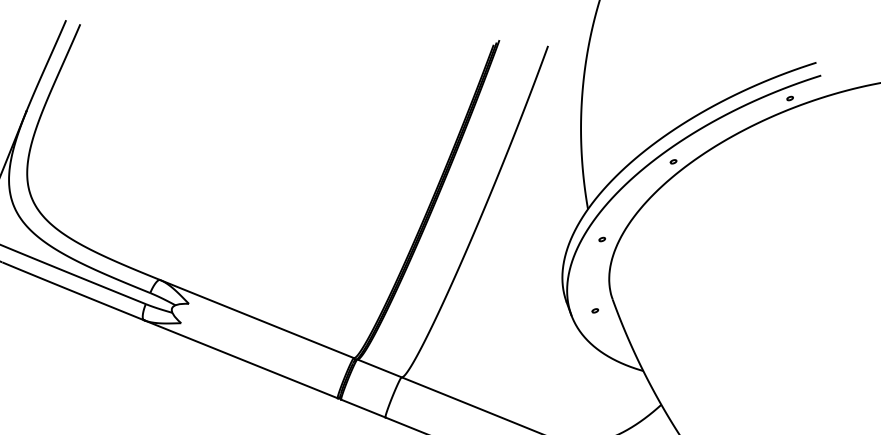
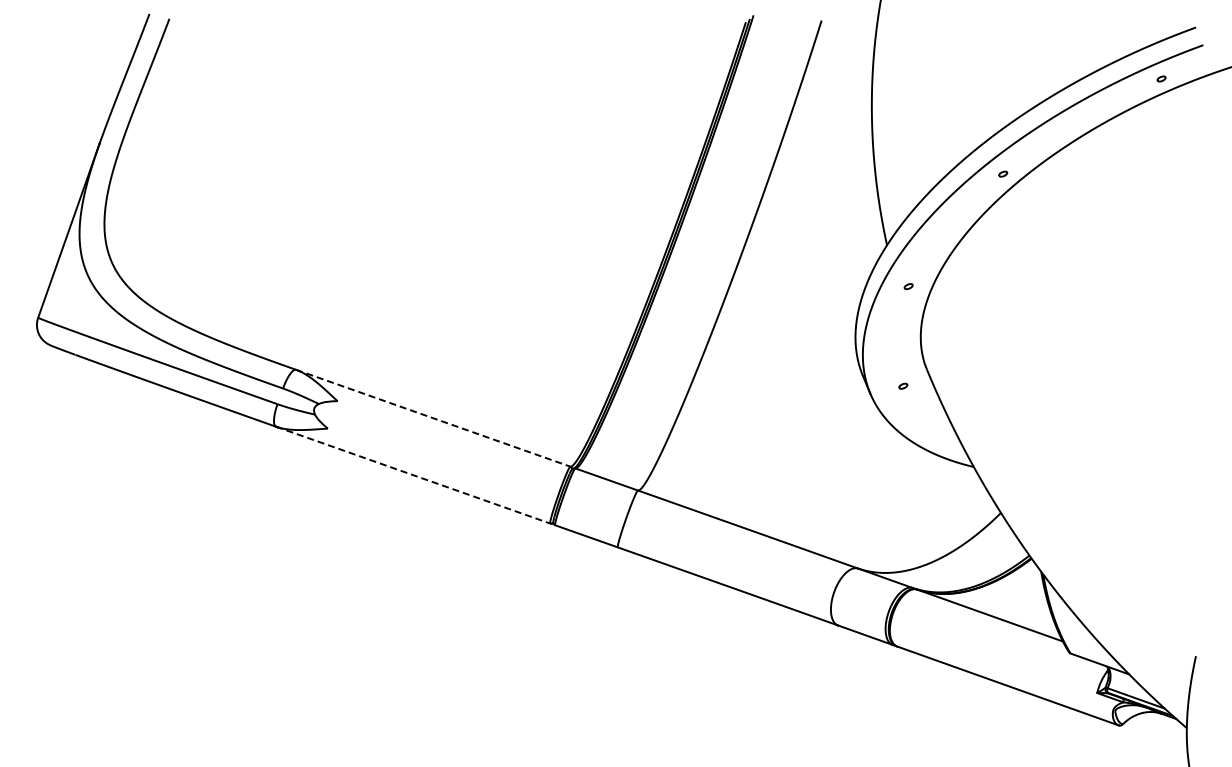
line: (257, 319) -> (433, 418), solid -> dashed
line: (241, 359) -> (413, 475), solid -> dashed

